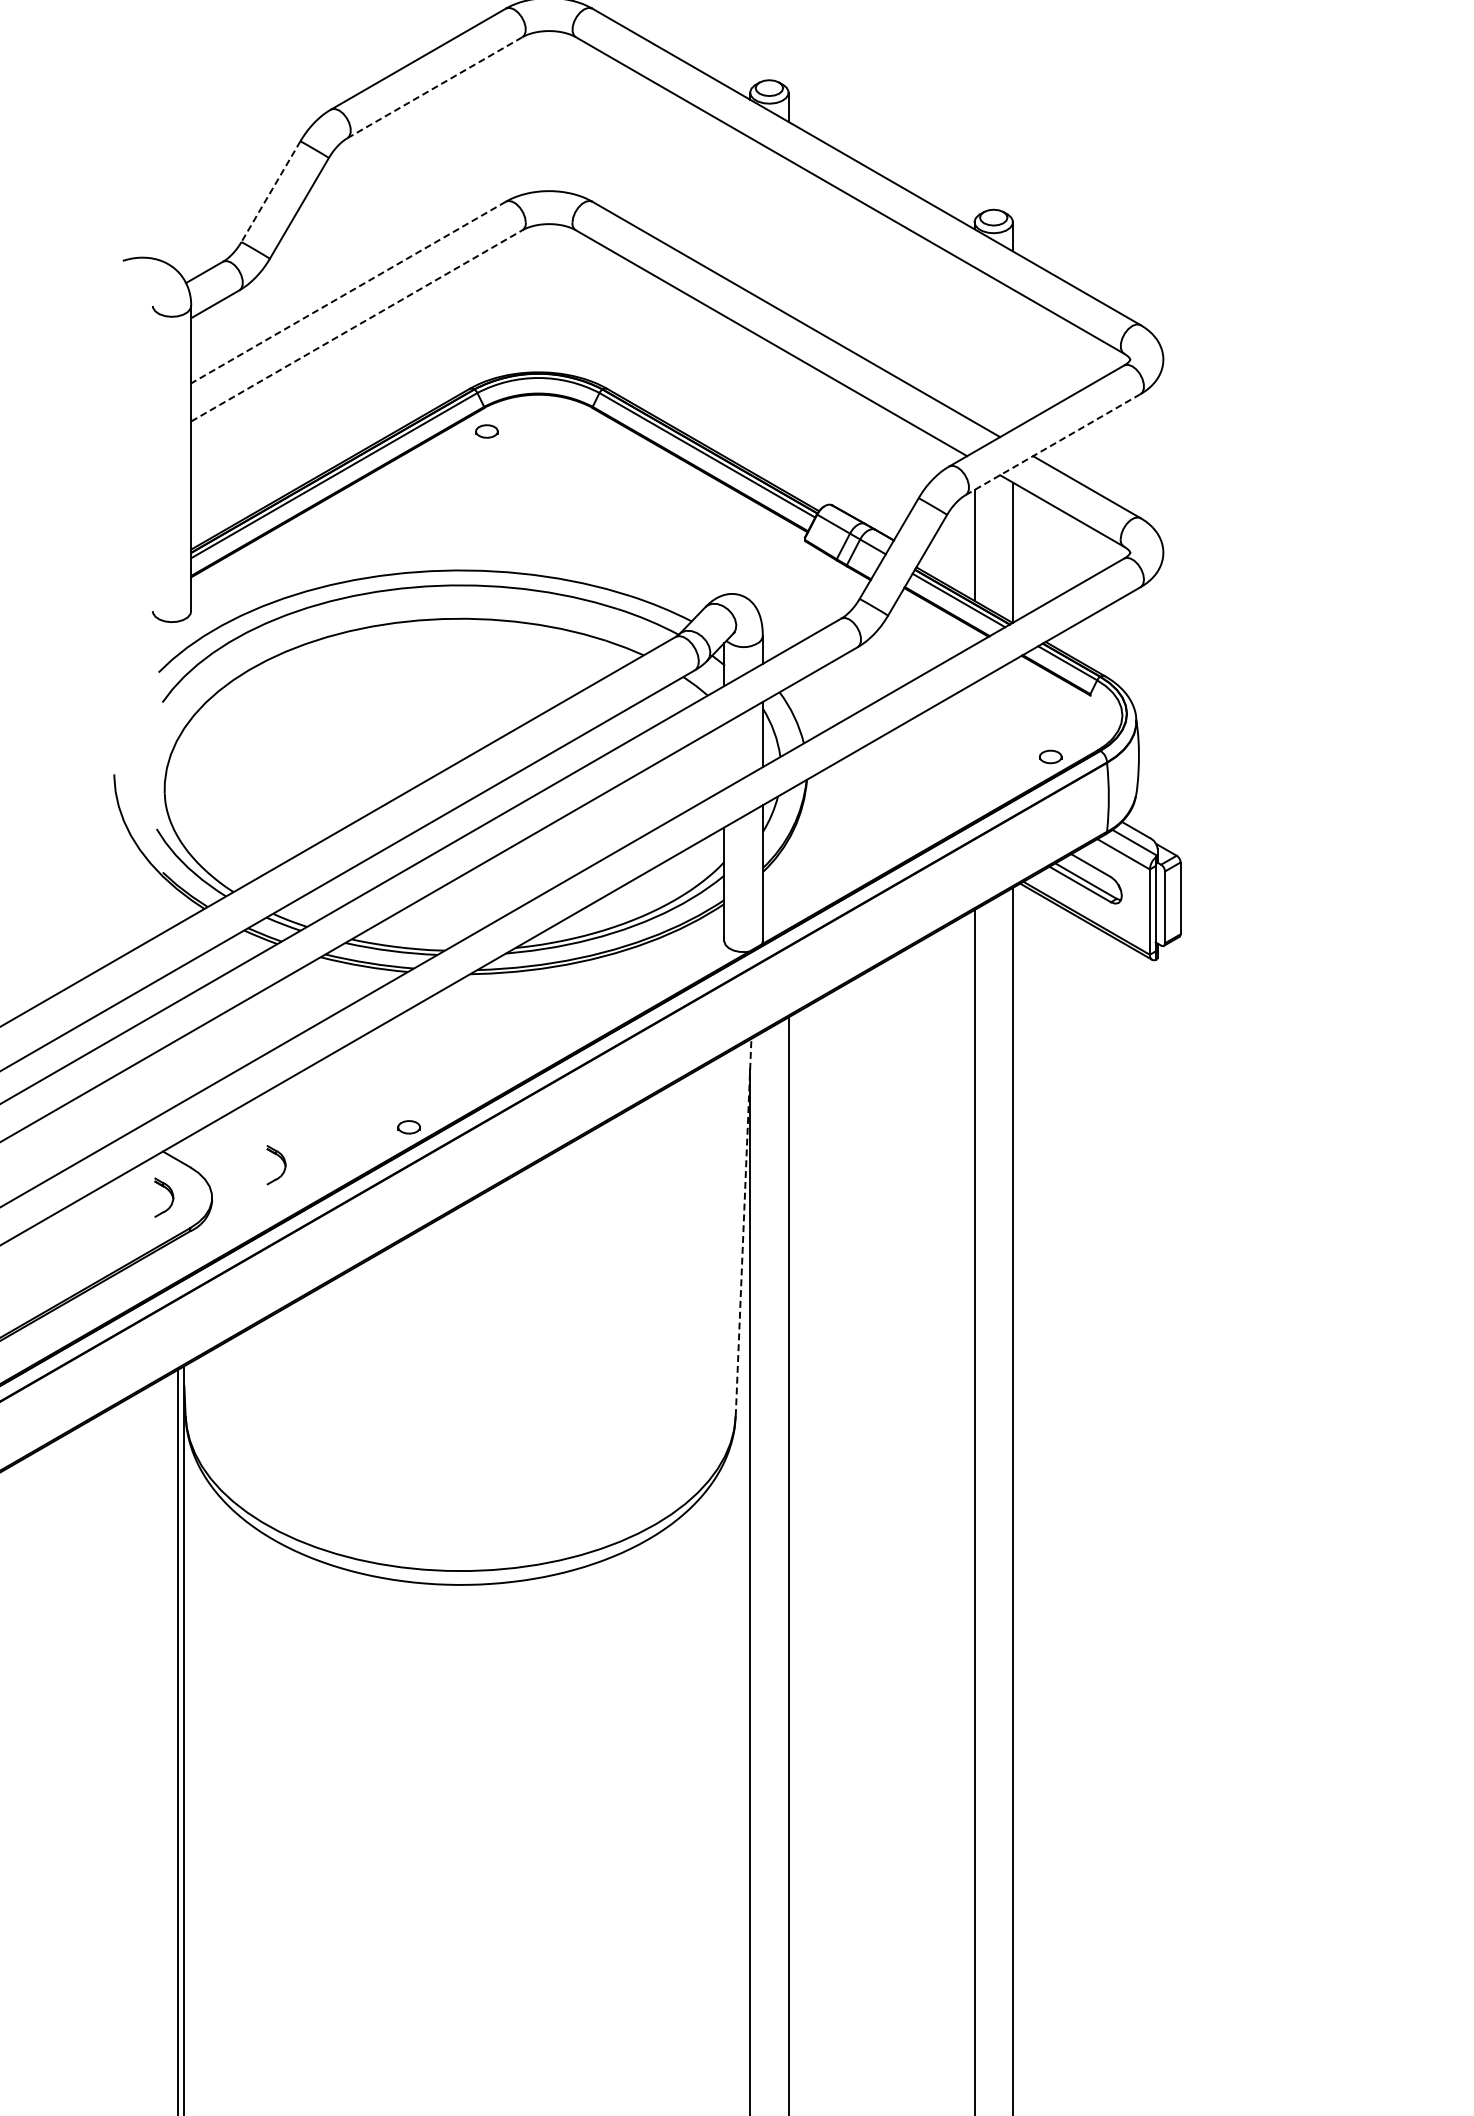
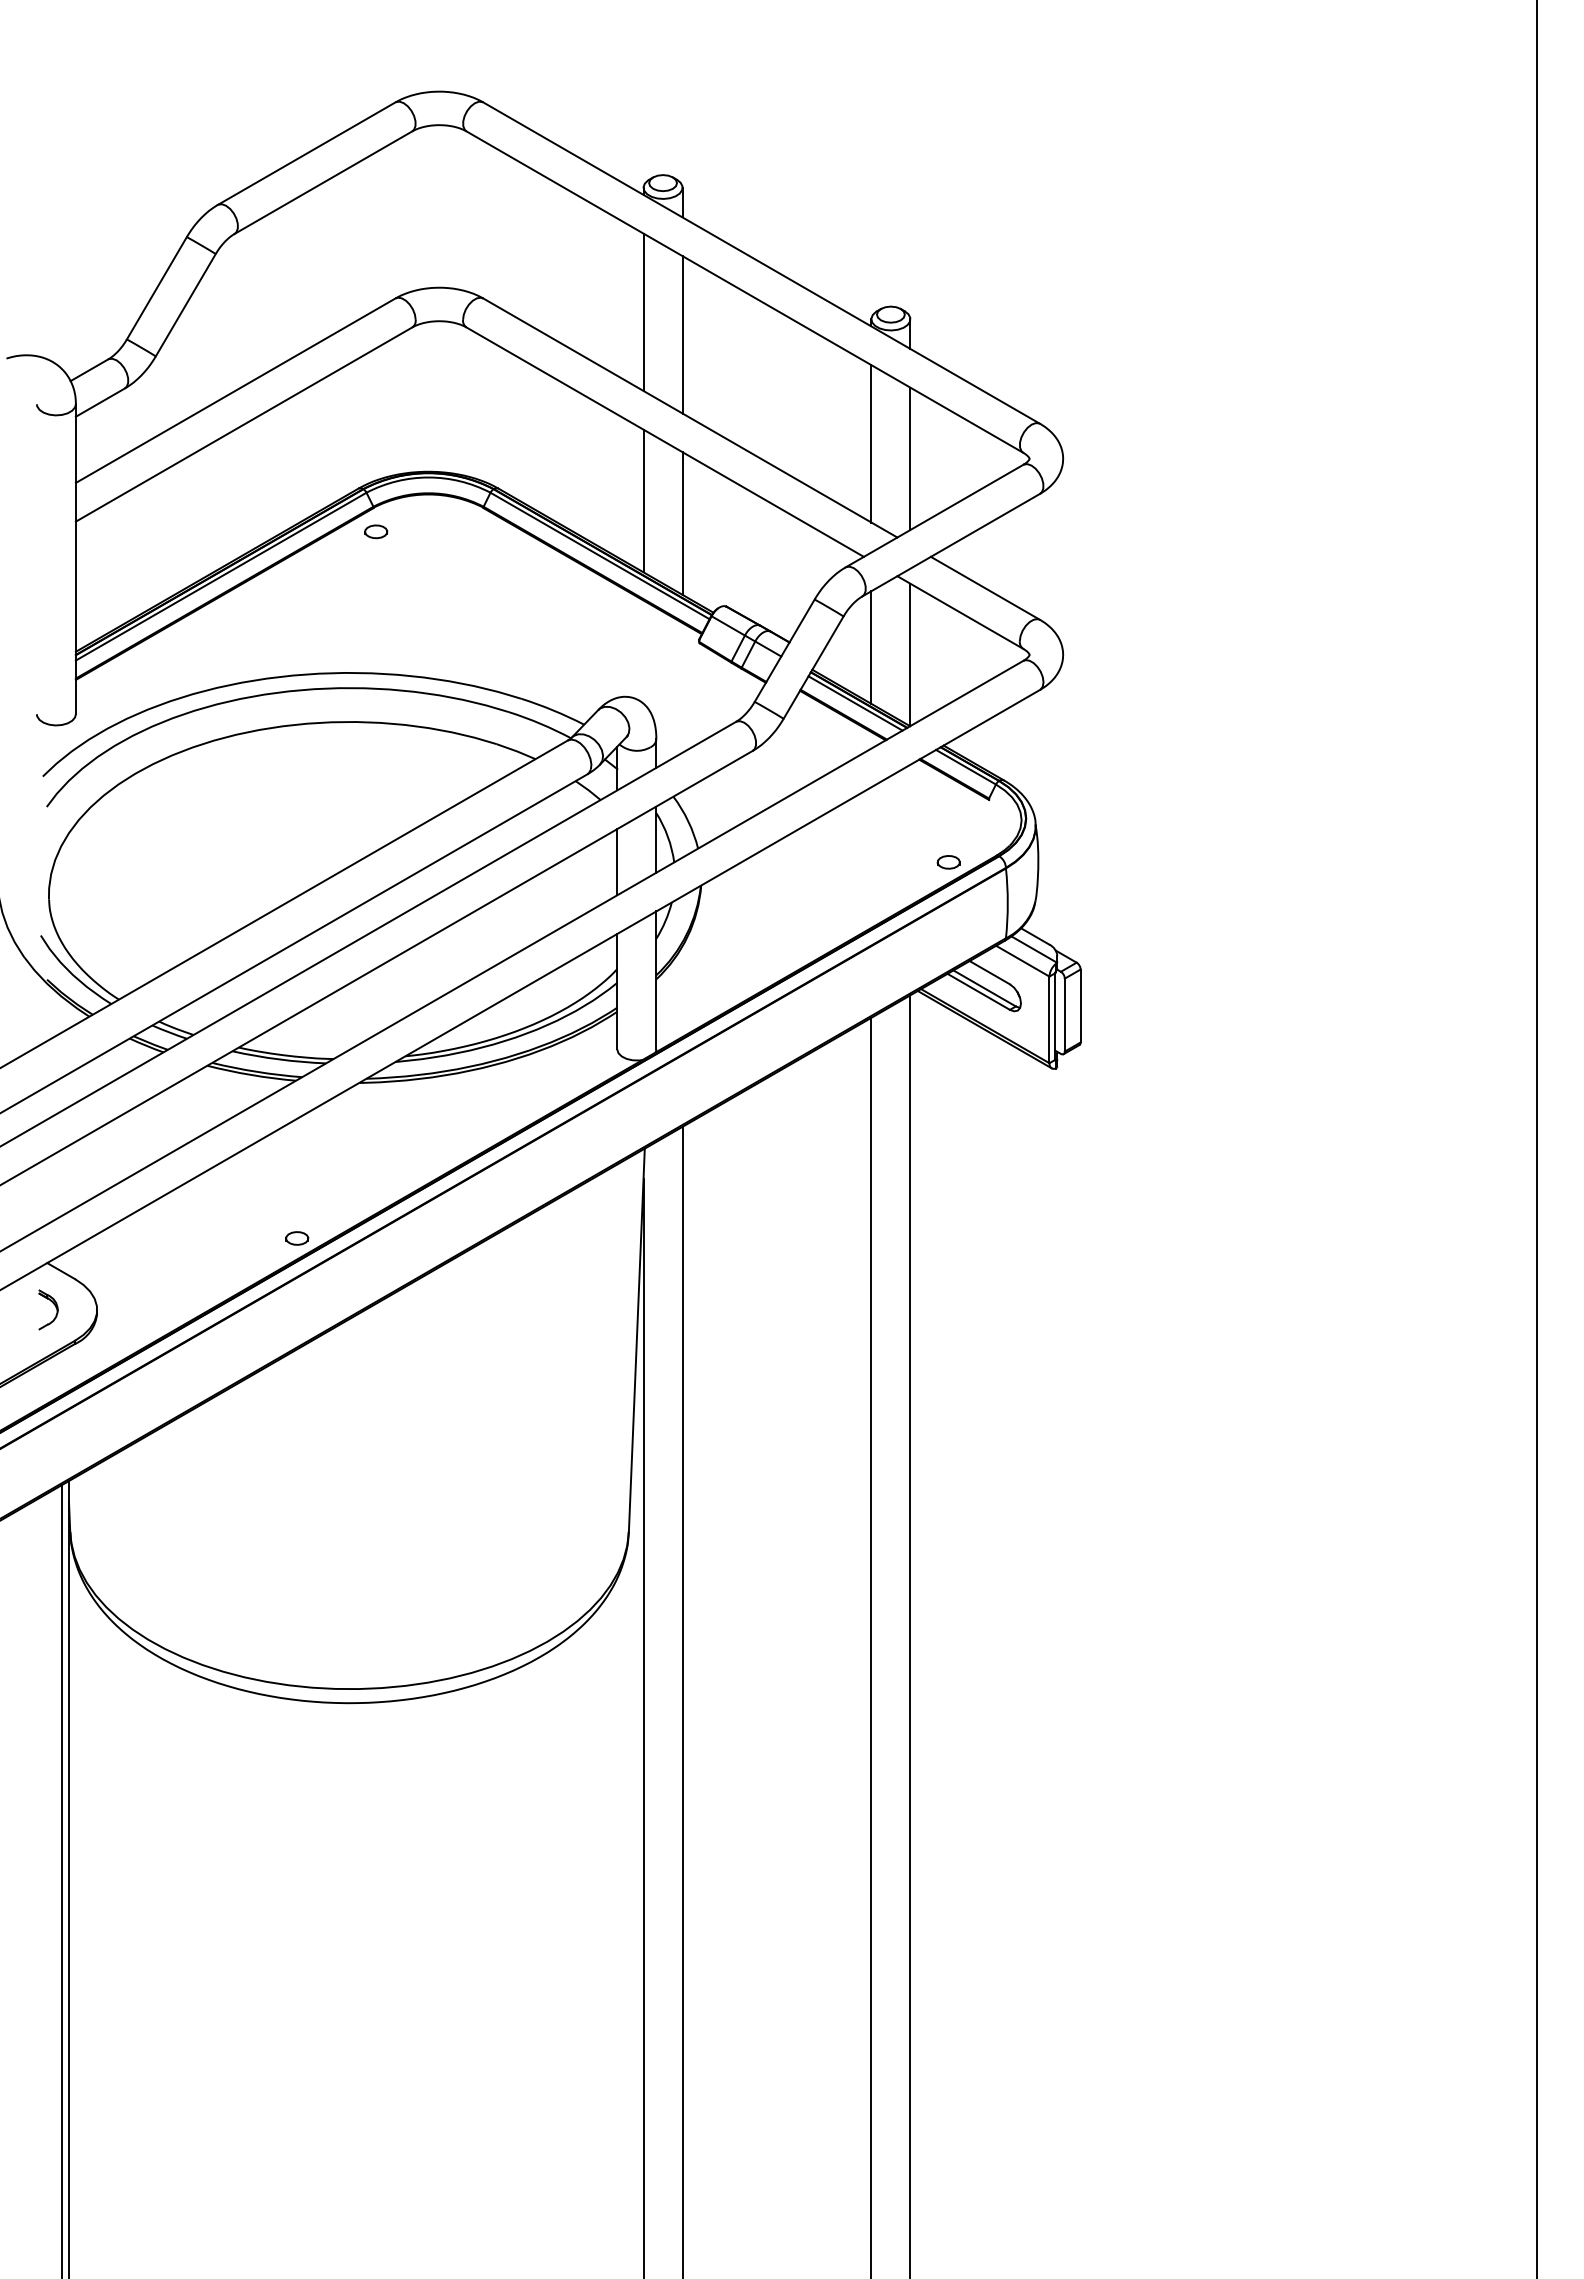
line: (435, 87) -> (323, 182), dashed -> solid
line: (270, 191) -> (156, 288), dashed -> solid
line: (750, 214) -> (643, 311), added
line: (788, 237) -> (682, 334), added
line: (348, 292) -> (235, 390), dashed -> solid
line: (357, 325) -> (244, 424), dashed -> solid
line: (974, 344) -> (871, 443), added
line: (1013, 359) -> (910, 458), added
line: (750, 400) -> (643, 500), added
line: (788, 423) -> (682, 523), added
line: (1053, 444) -> (951, 545), dashed -> solid
line: (724, 757) -> (617, 862), added
part: (281, 1159) -> (167, 1271), removed
line: (743, 1227) -> (636, 1340), dashed -> solid

